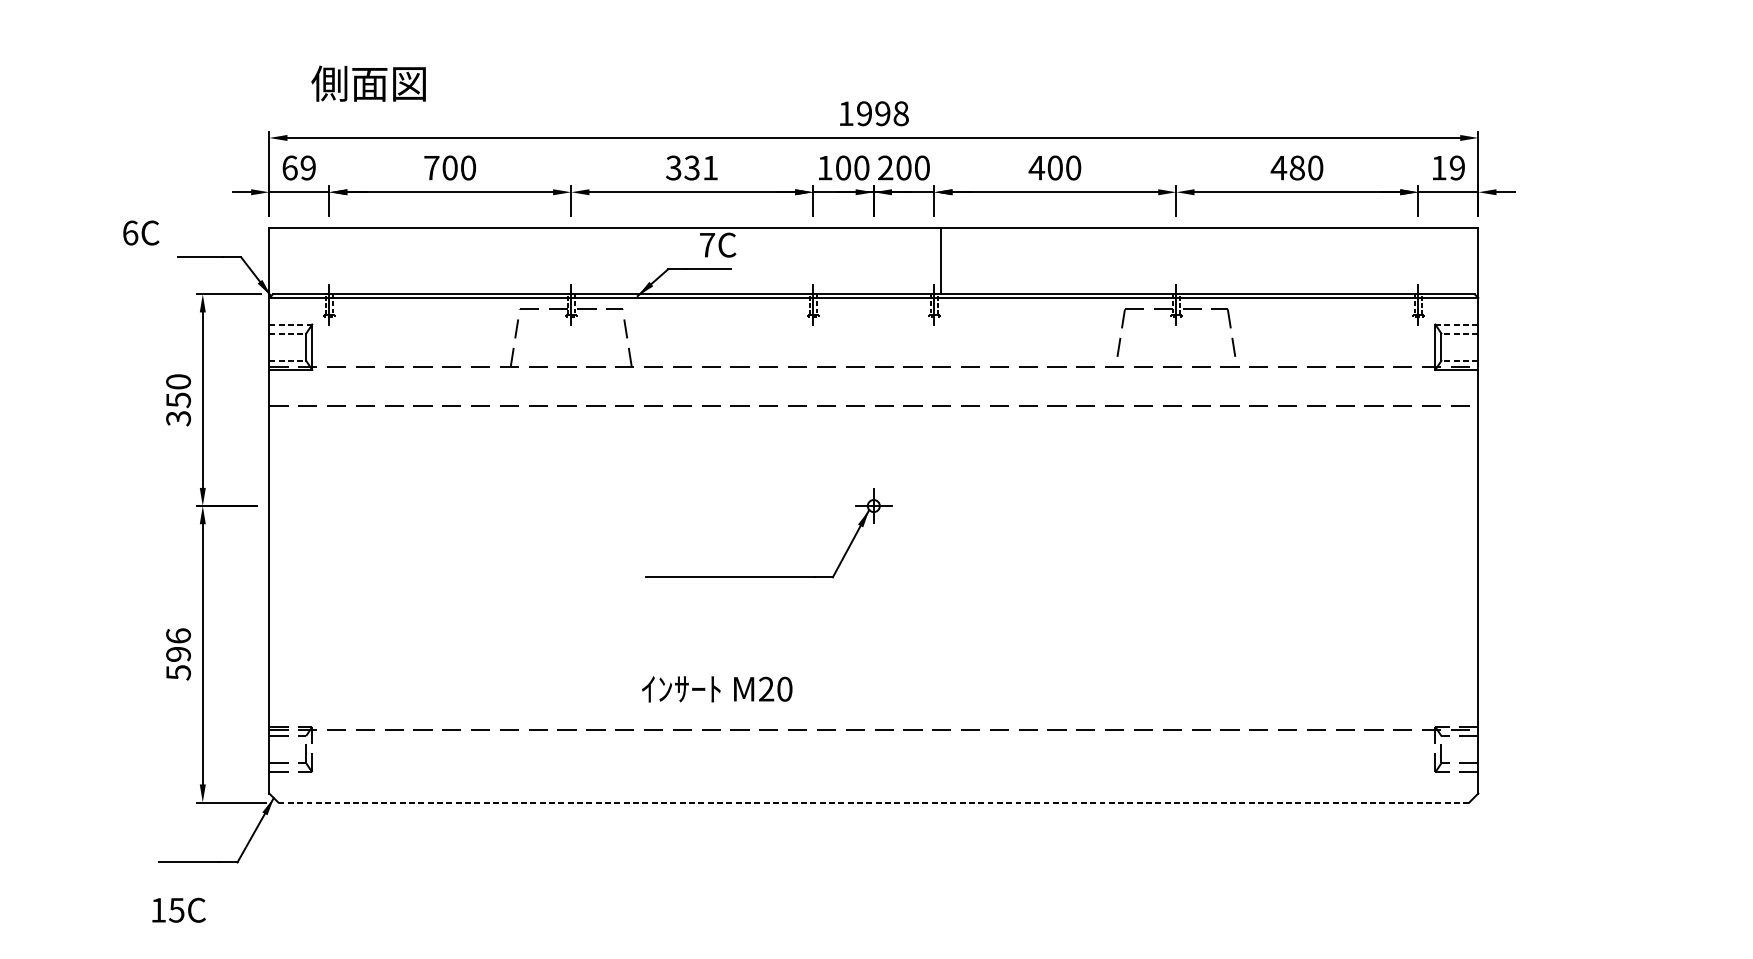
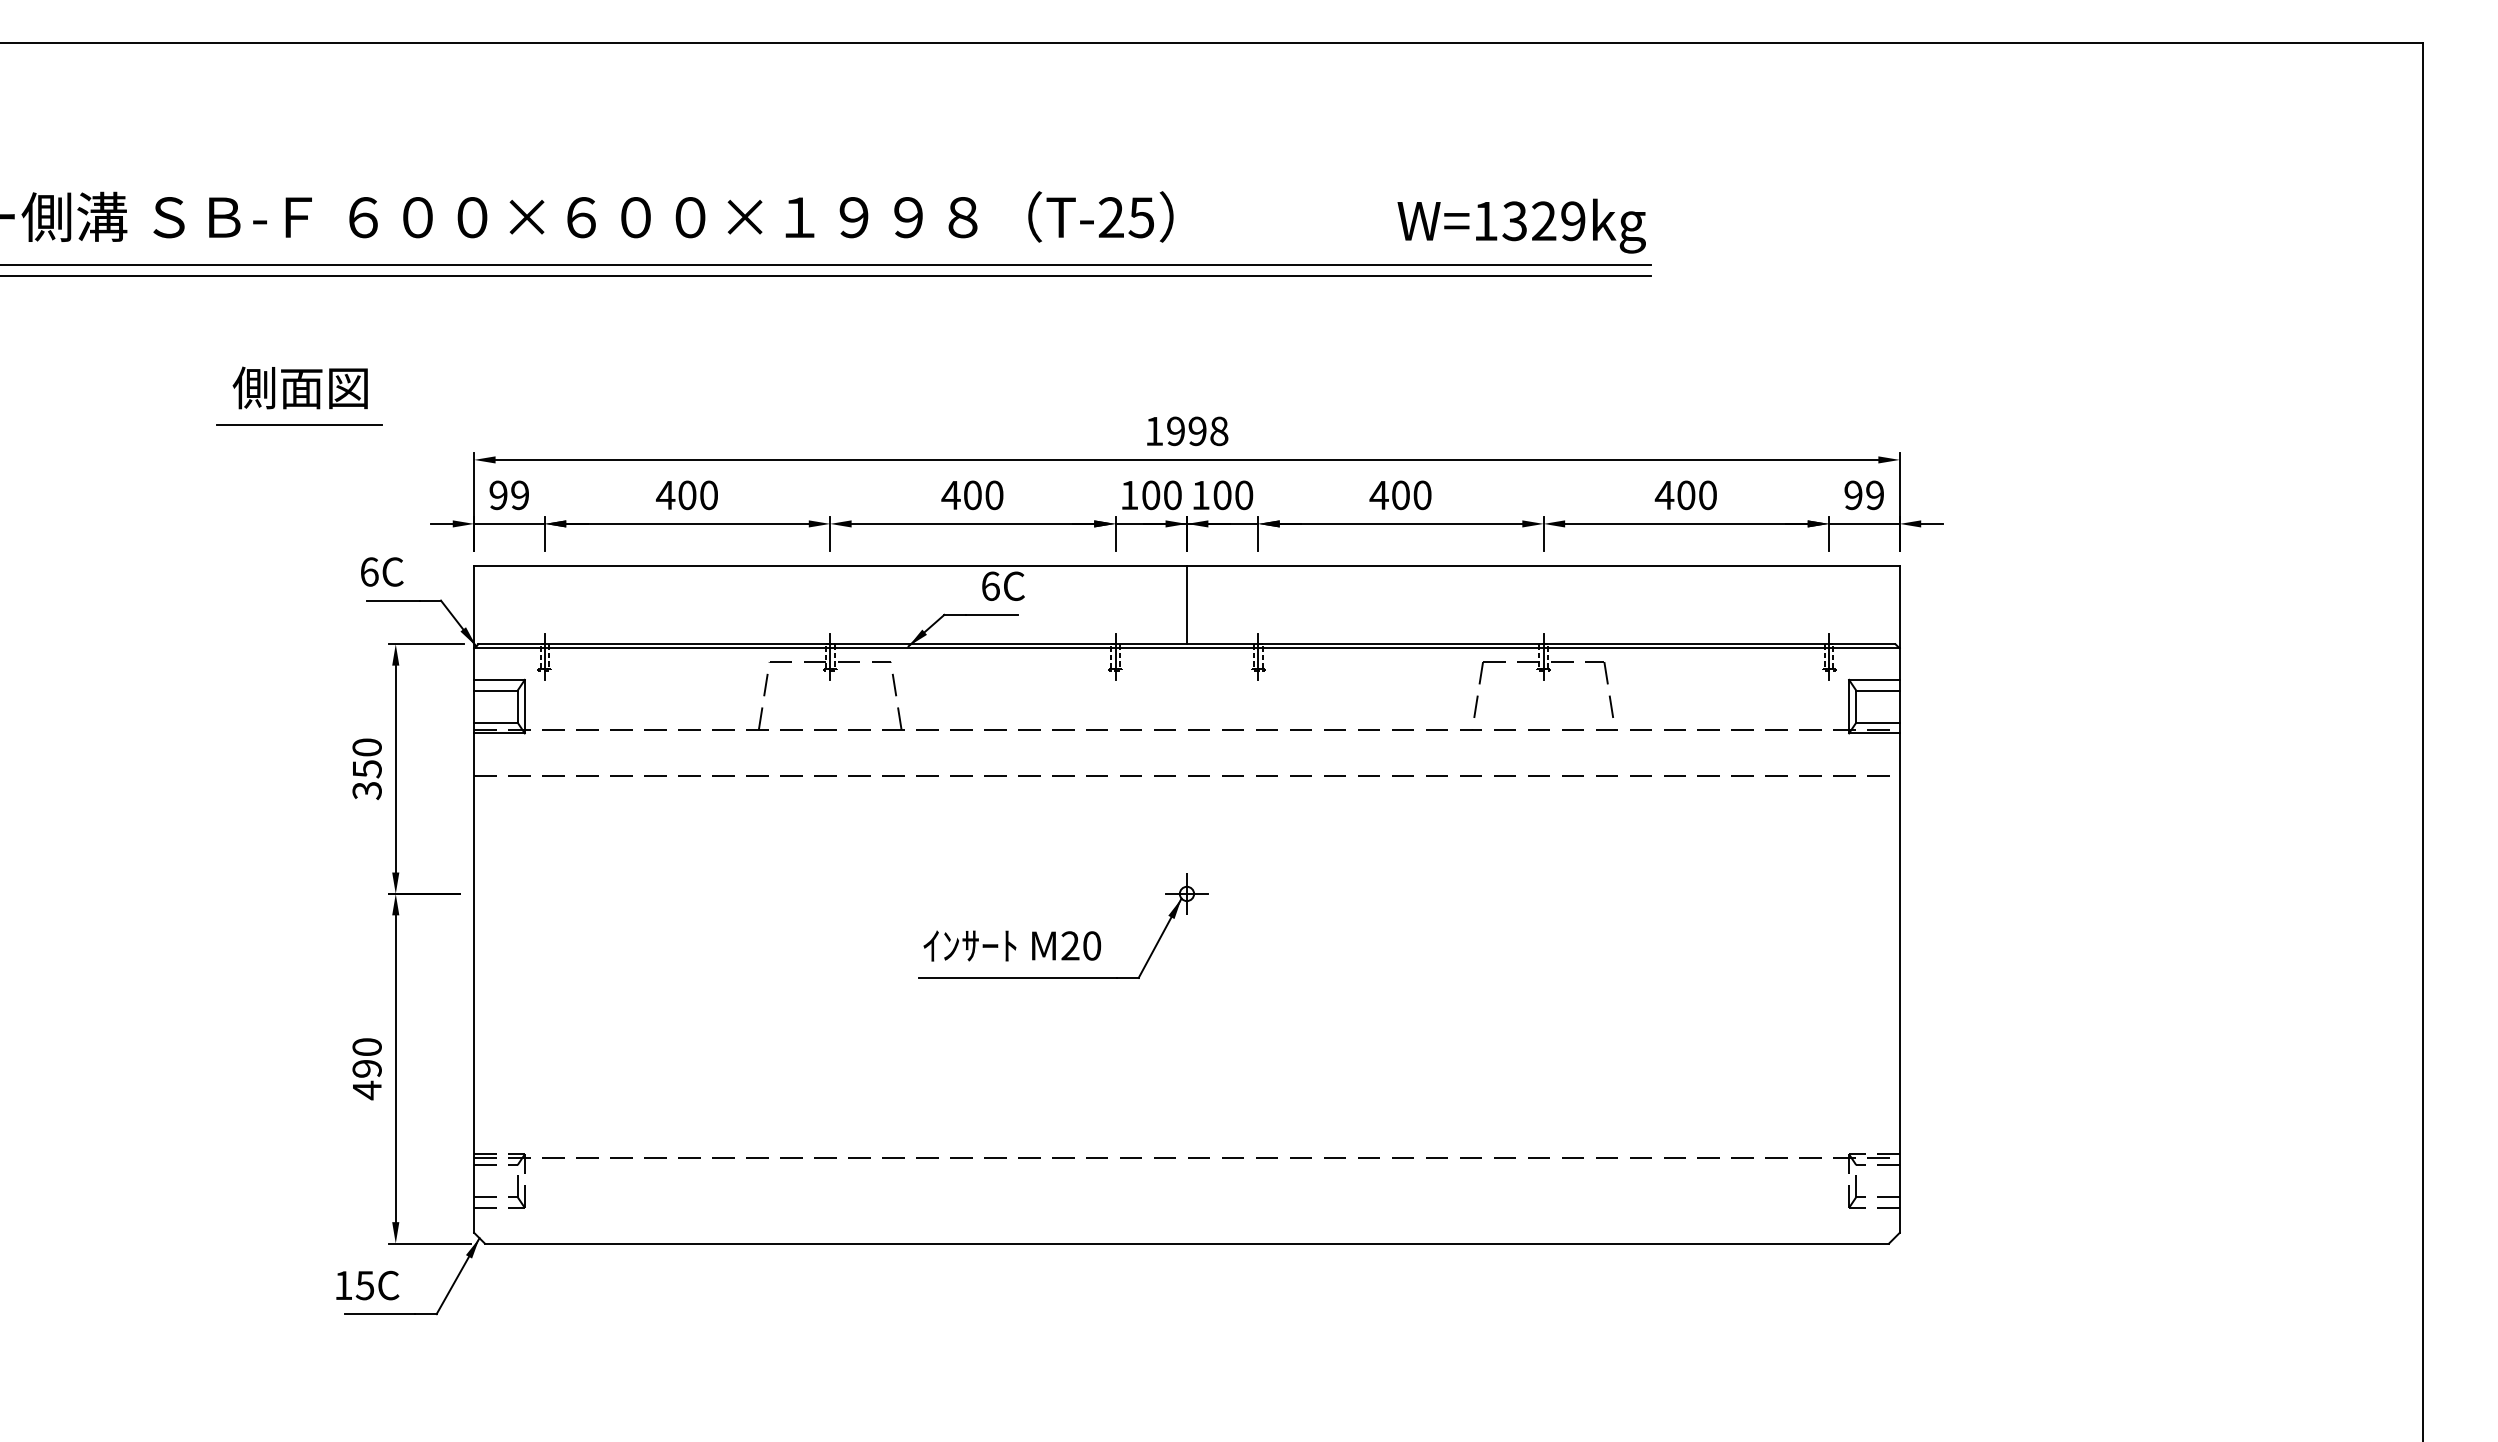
text: (367, 83) -> (299, 387), moved
line: (121, 108) -> (299, 425), added
text: (885, 167) -> (1200, 494), 200 -> 100
text: (289, 168) -> (498, 495), 69 -> 99
text: (431, 168) -> (665, 495), 700 -> 400
text: (691, 168) -> (972, 495), 331 -> 400
text: (1297, 168) -> (1686, 495), 480 -> 400
text: (1439, 168) -> (1853, 495), 19 -> 99
text: (141, 232) -> (382, 571), moved
text: (707, 244) -> (990, 585), 7C -> 6C
line: (940, 260) -> (1186, 604), moved
line: (291, 324) -> (500, 679), dashed -> solid
line: (1456, 324) -> (1873, 679), dashed -> solid
line: (287, 333) -> (495, 690), dashed -> solid
line: (1460, 333) -> (1878, 690), dashed -> solid
line: (287, 360) -> (495, 722), dashed -> solid
line: (1460, 360) -> (1878, 722), dashed -> solid
text: (177, 654) -> (366, 1069), 596 -> 490
text: (717, 688) -> (1012, 945), moved
line: (873, 802) -> (1186, 1243), dashed -> solid
text: (178, 910) -> (367, 1285), moved

